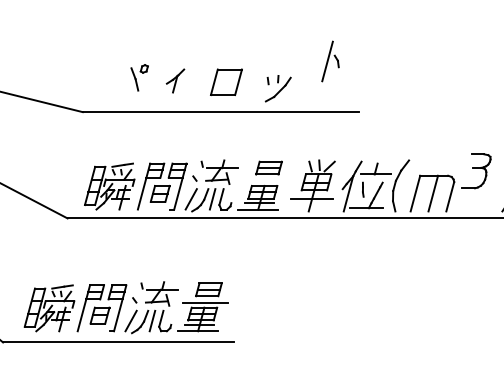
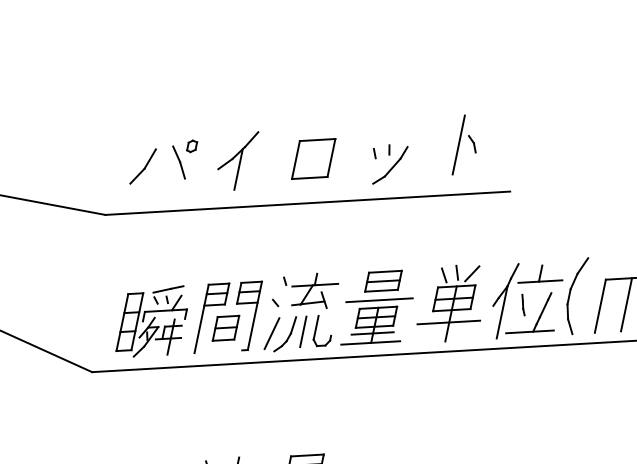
part: (330, 61) -> (463, 144), moved
part: (109, 80) -> (141, 166), added
part: (175, 80) -> (238, 160), size x1.67
line: (265, 180) -> (379, 299), added

